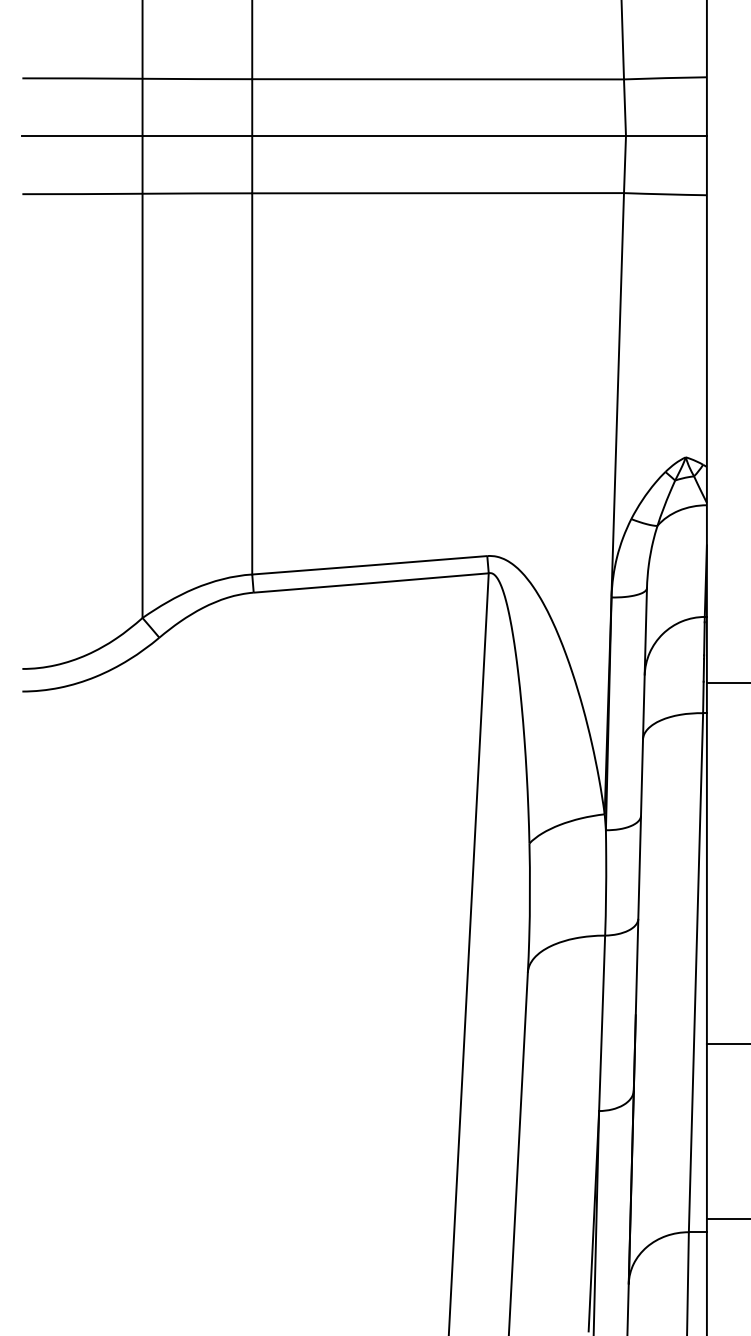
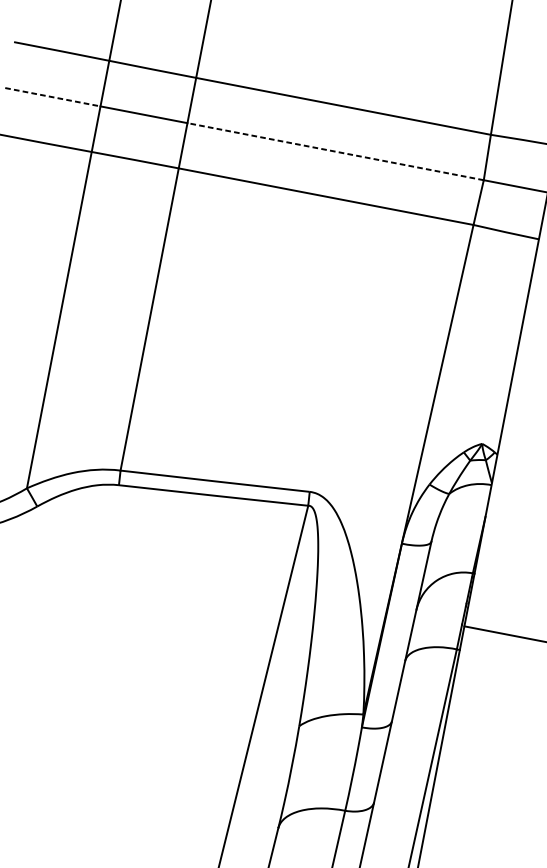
line: (82, 136) -> (52, 97), solid -> dashed
line: (439, 136) -> (335, 151), solid -> dashed

